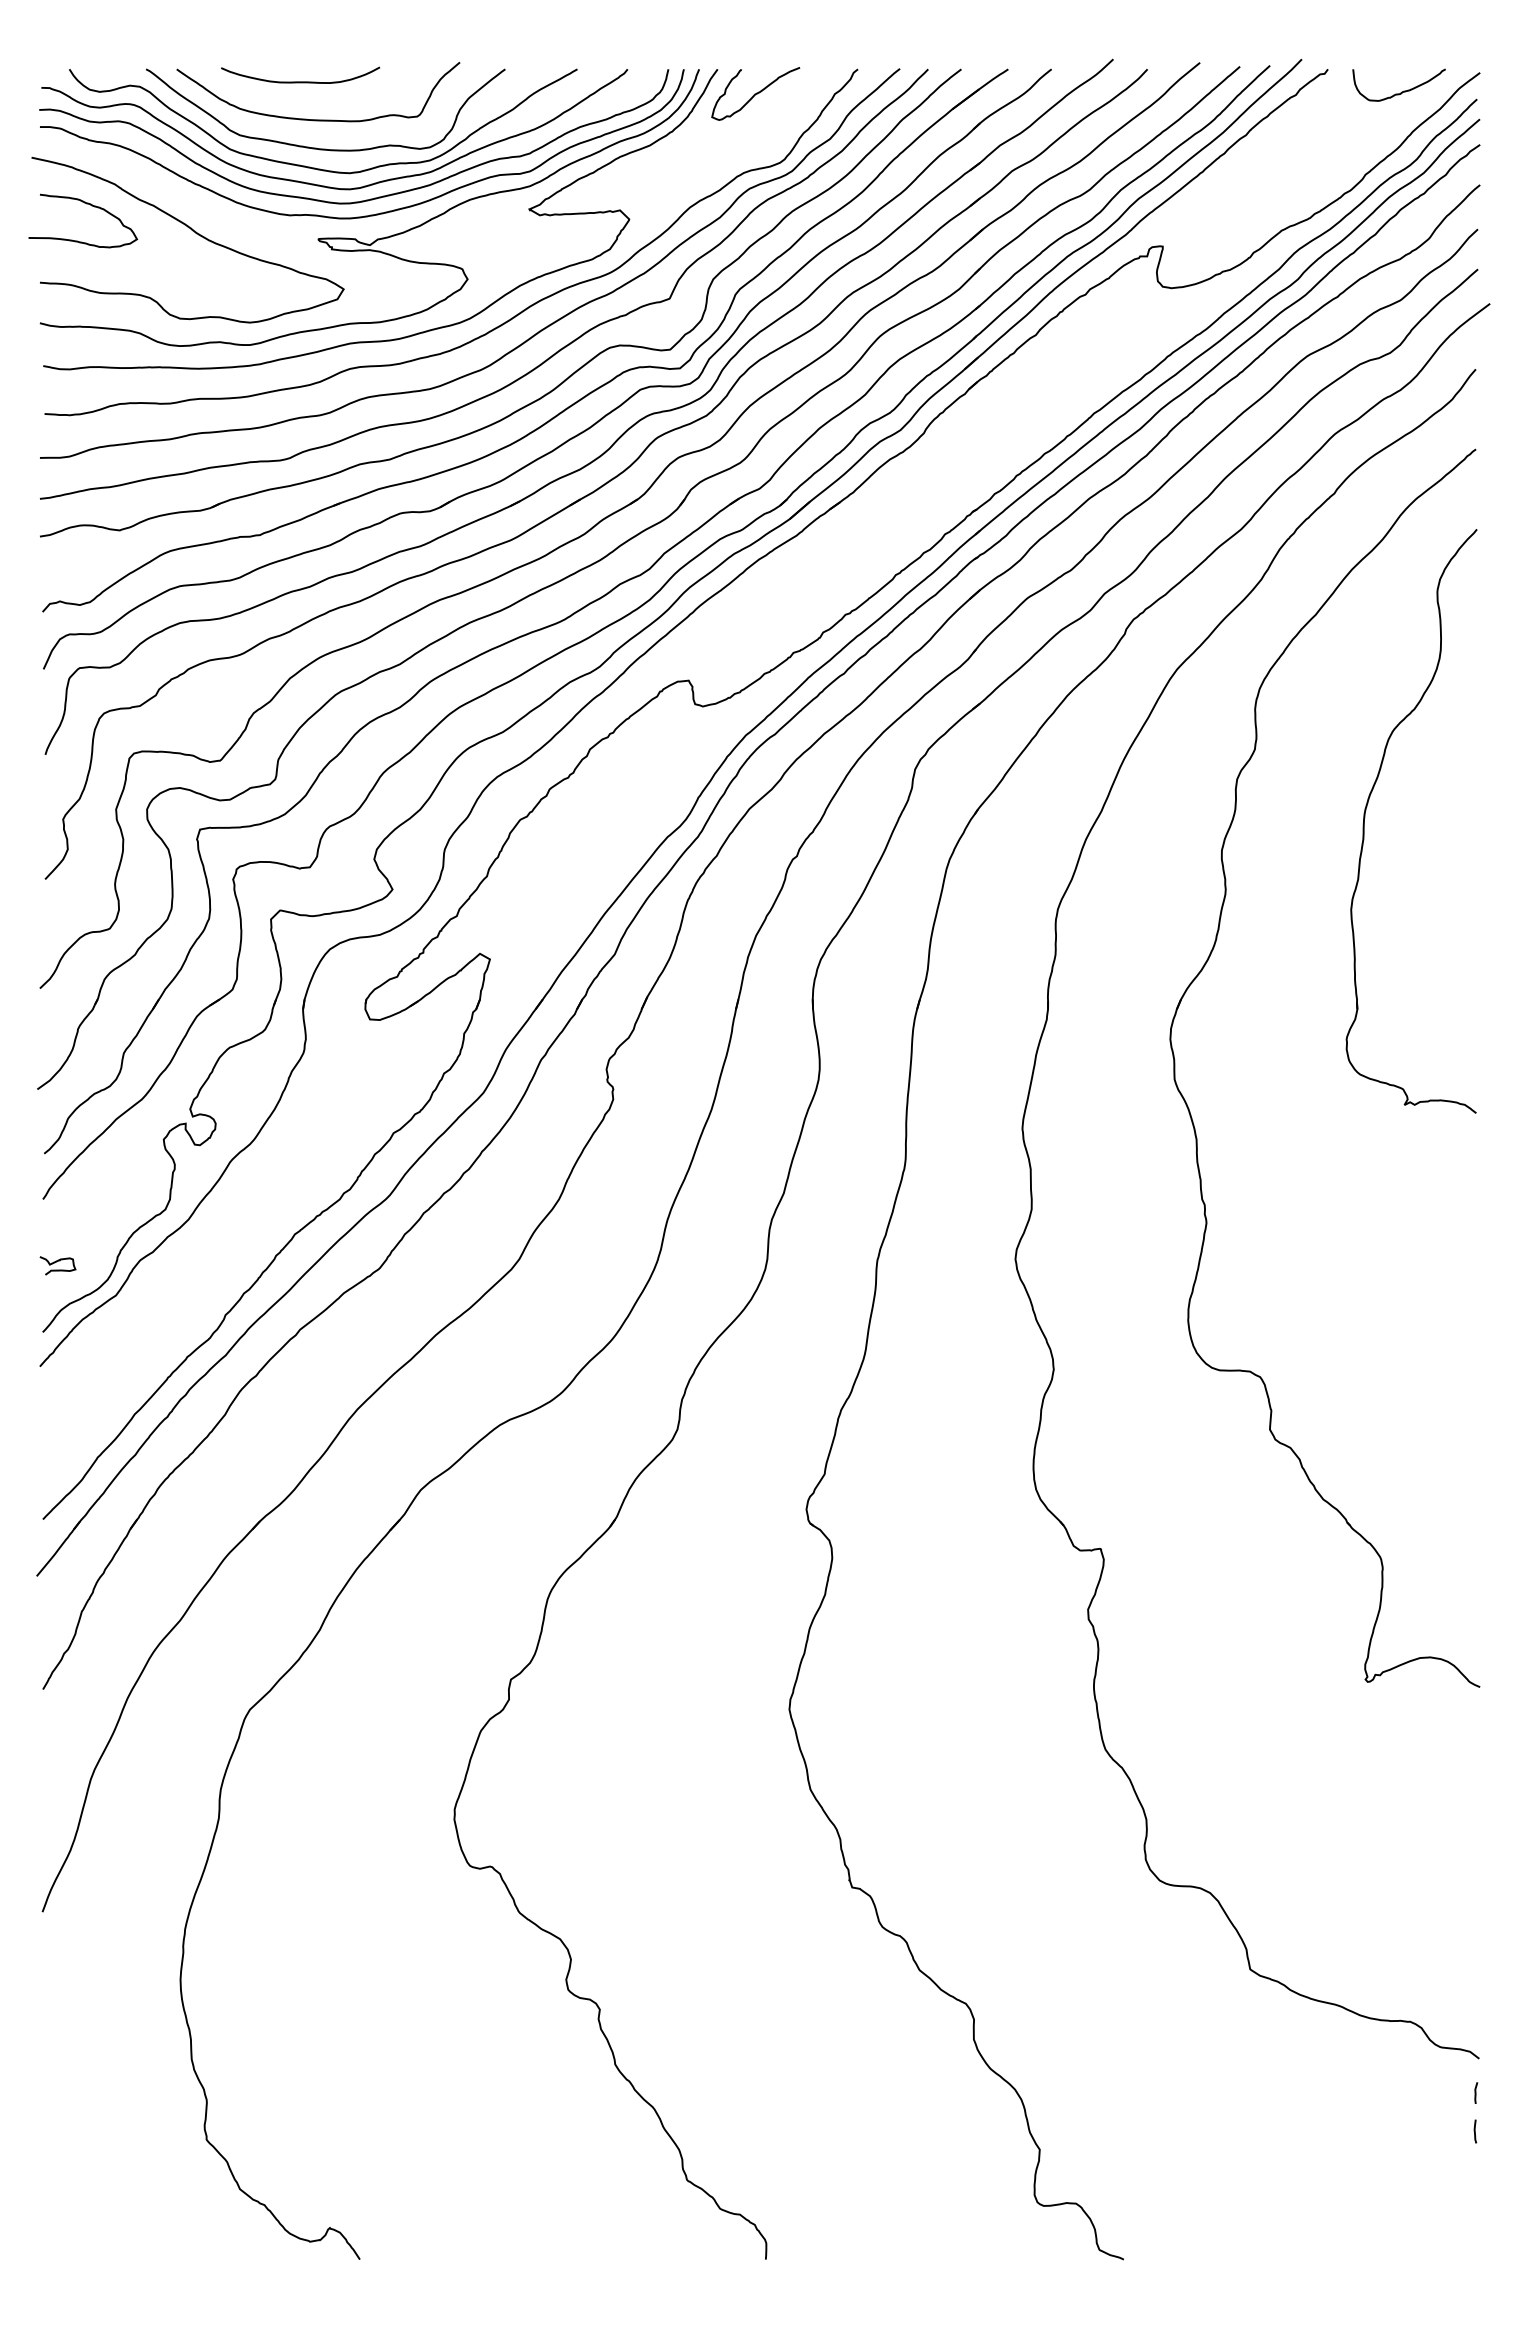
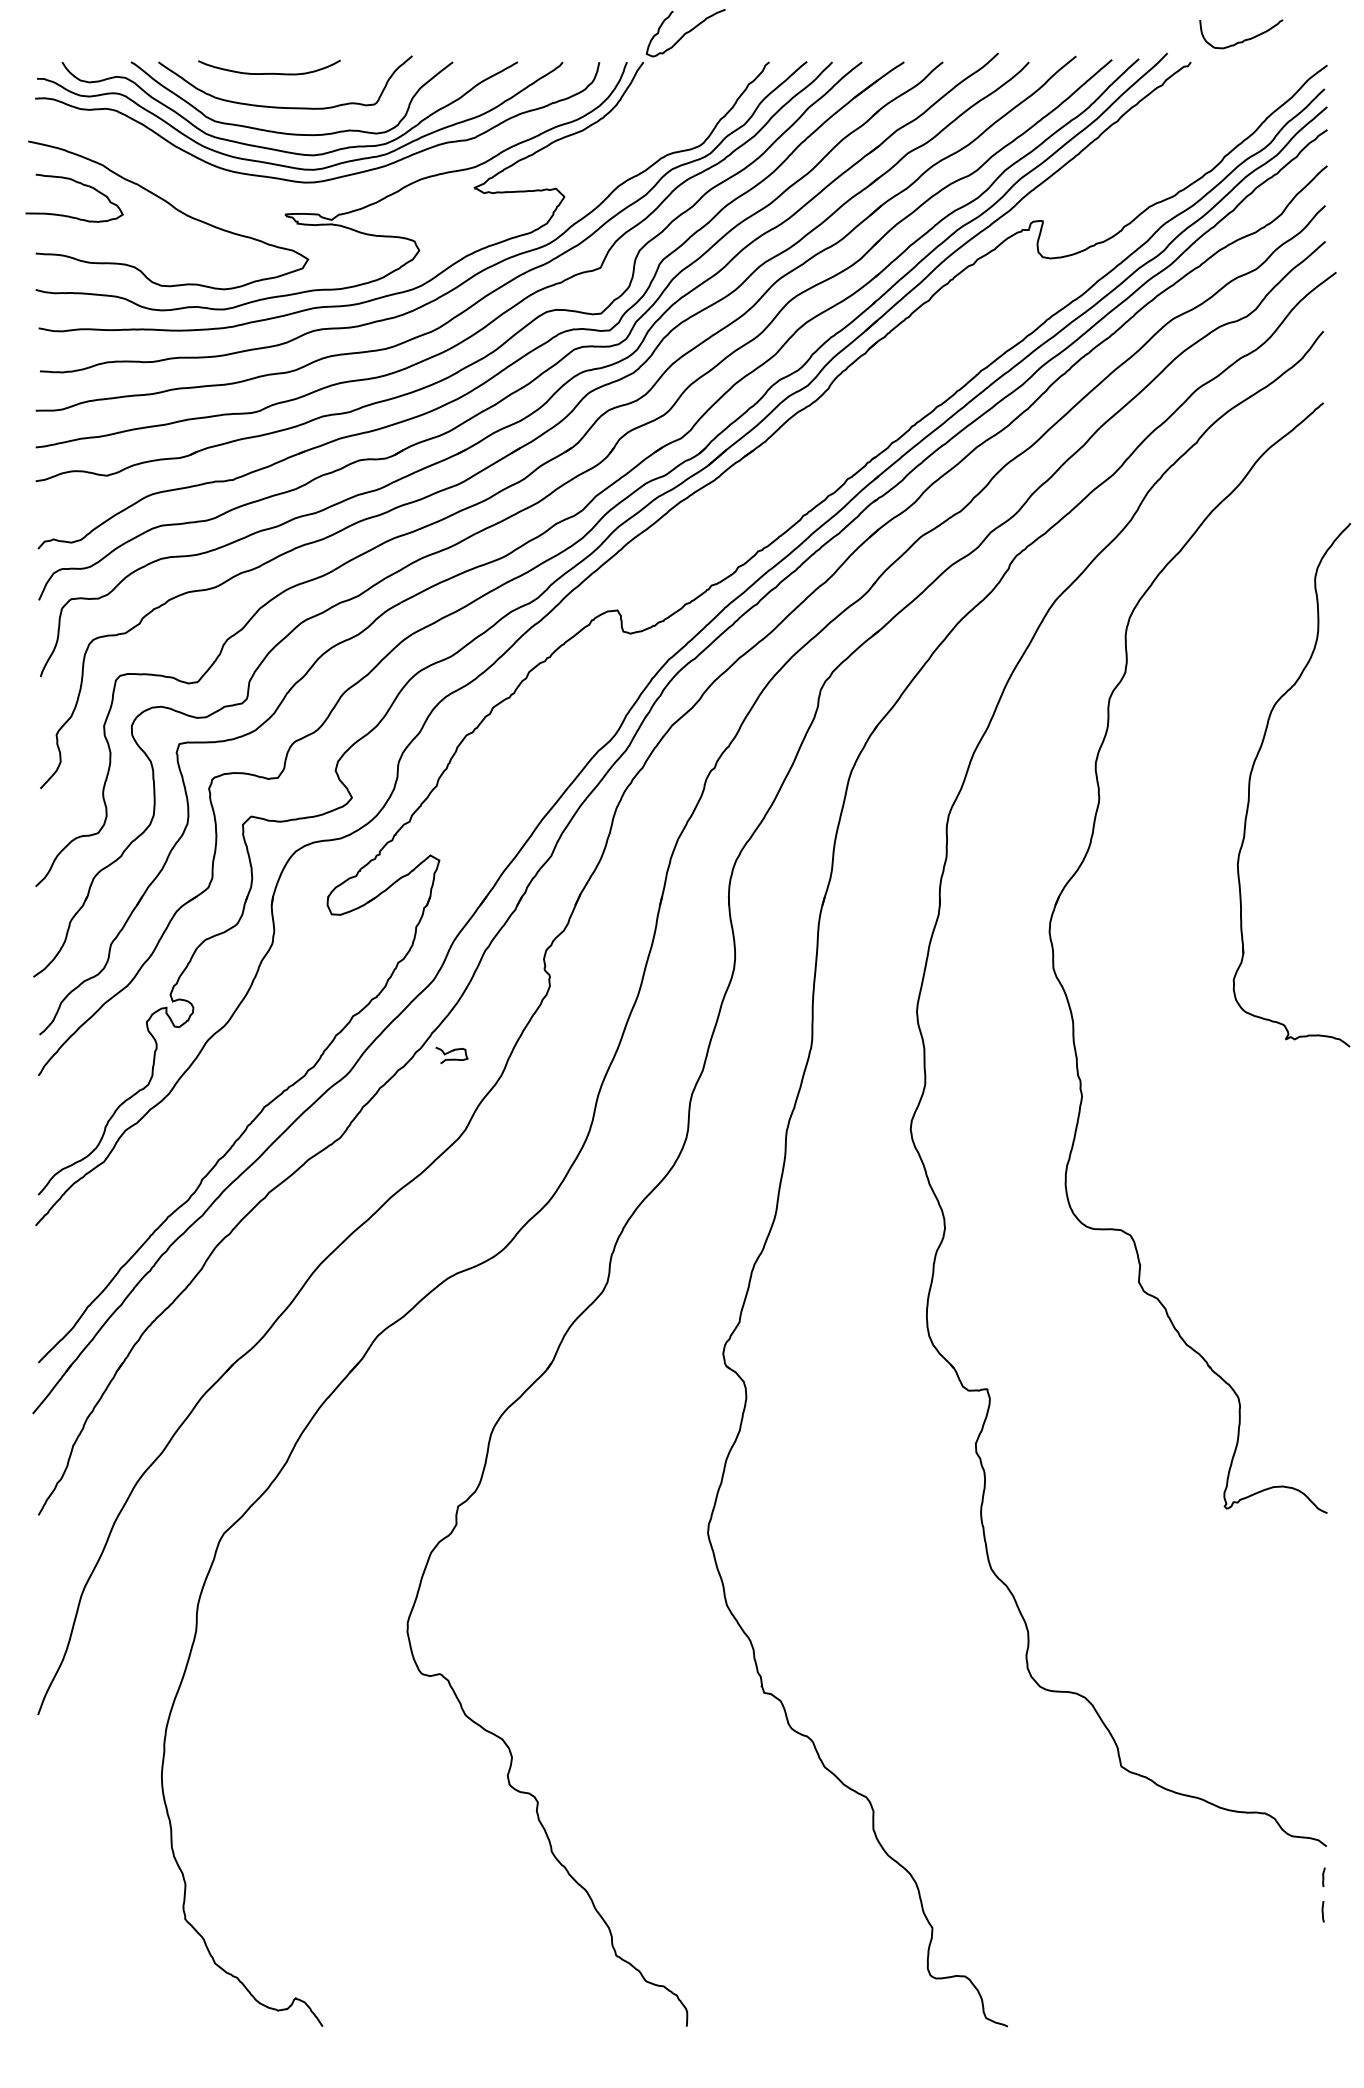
curve: (1401, 91) -> (1243, 39), moved
curve: (755, 93) -> (685, 32), moved
curve: (380, 212) -> (341, 190), removed
part: (1365, 817) -> (1250, 781), moved
curve: (57, 1262) -> (451, 1052), moved

